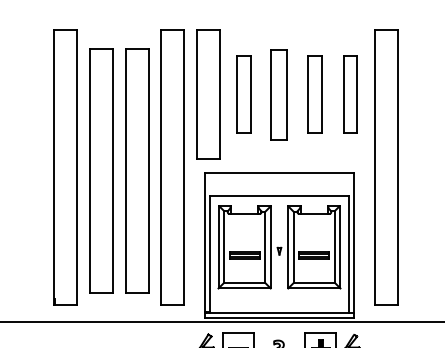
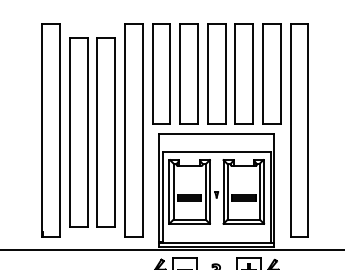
part: (243, 94) -> (188, 73), size x1.67
part: (279, 94) -> (216, 73), size x1.43
part: (314, 94) -> (243, 73), size x1.67
part: (350, 94) -> (271, 73), size x1.67

